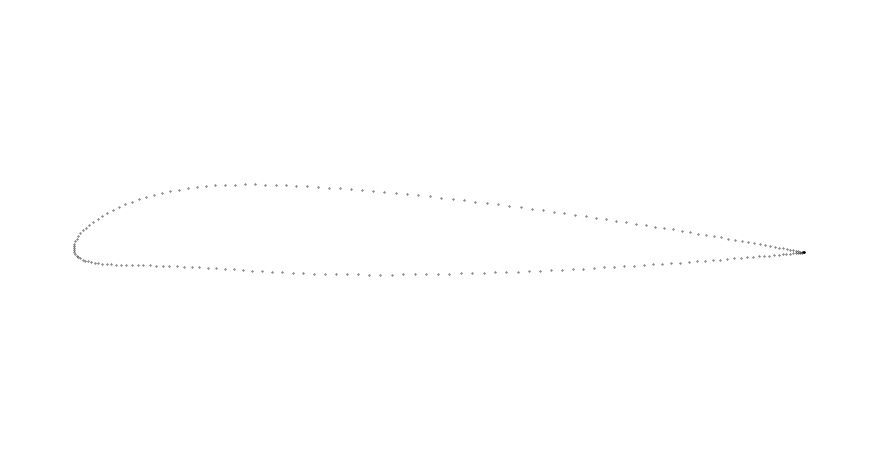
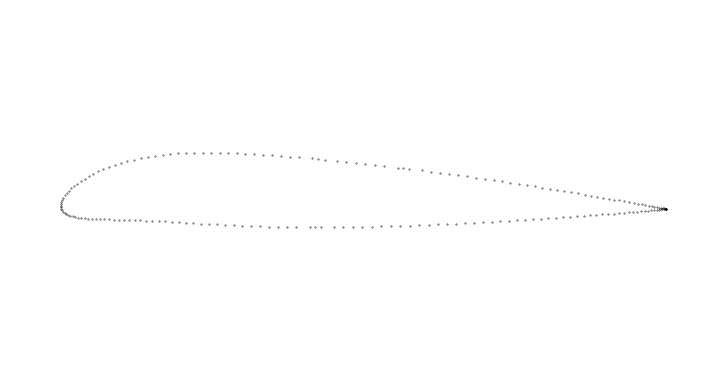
part: (384, 192) -> (318, 159), size x0.7
part: (487, 203) -> (403, 168), size x0.6
part: (381, 274) -> (315, 227), size x0.6

